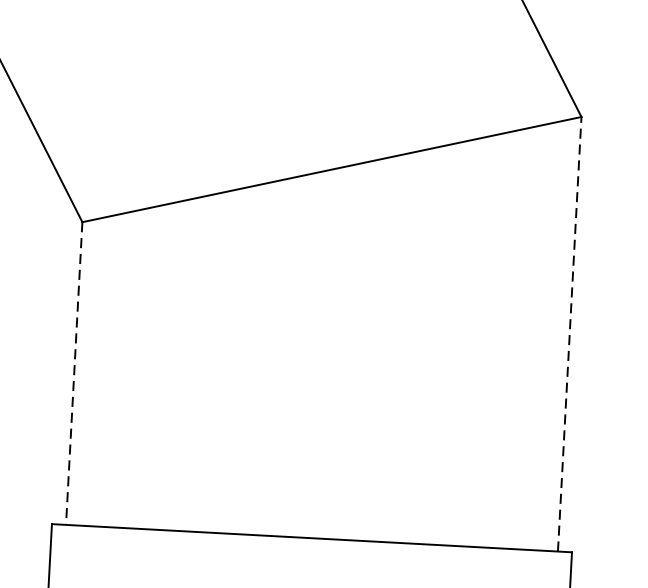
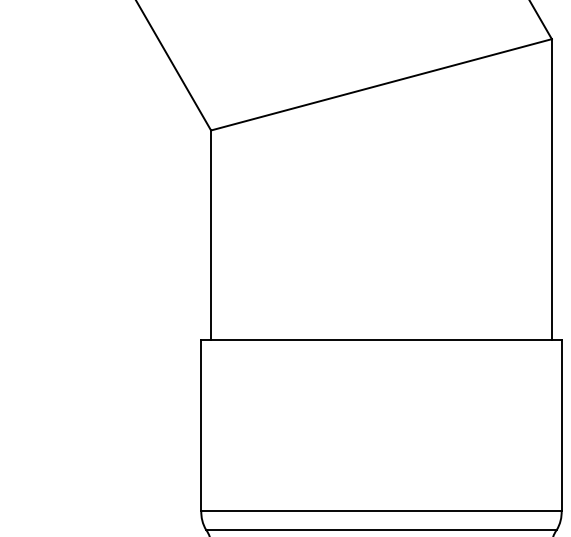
line: (569, 333) -> (551, 189), dashed -> solid
line: (74, 373) -> (211, 235), dashed -> solid

